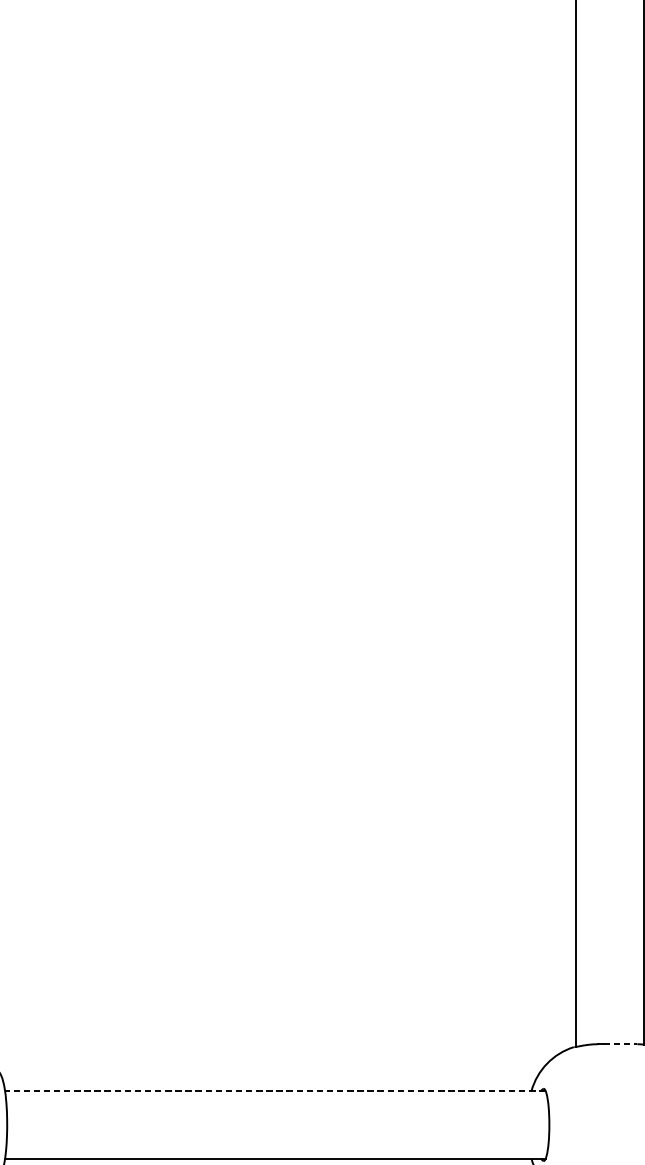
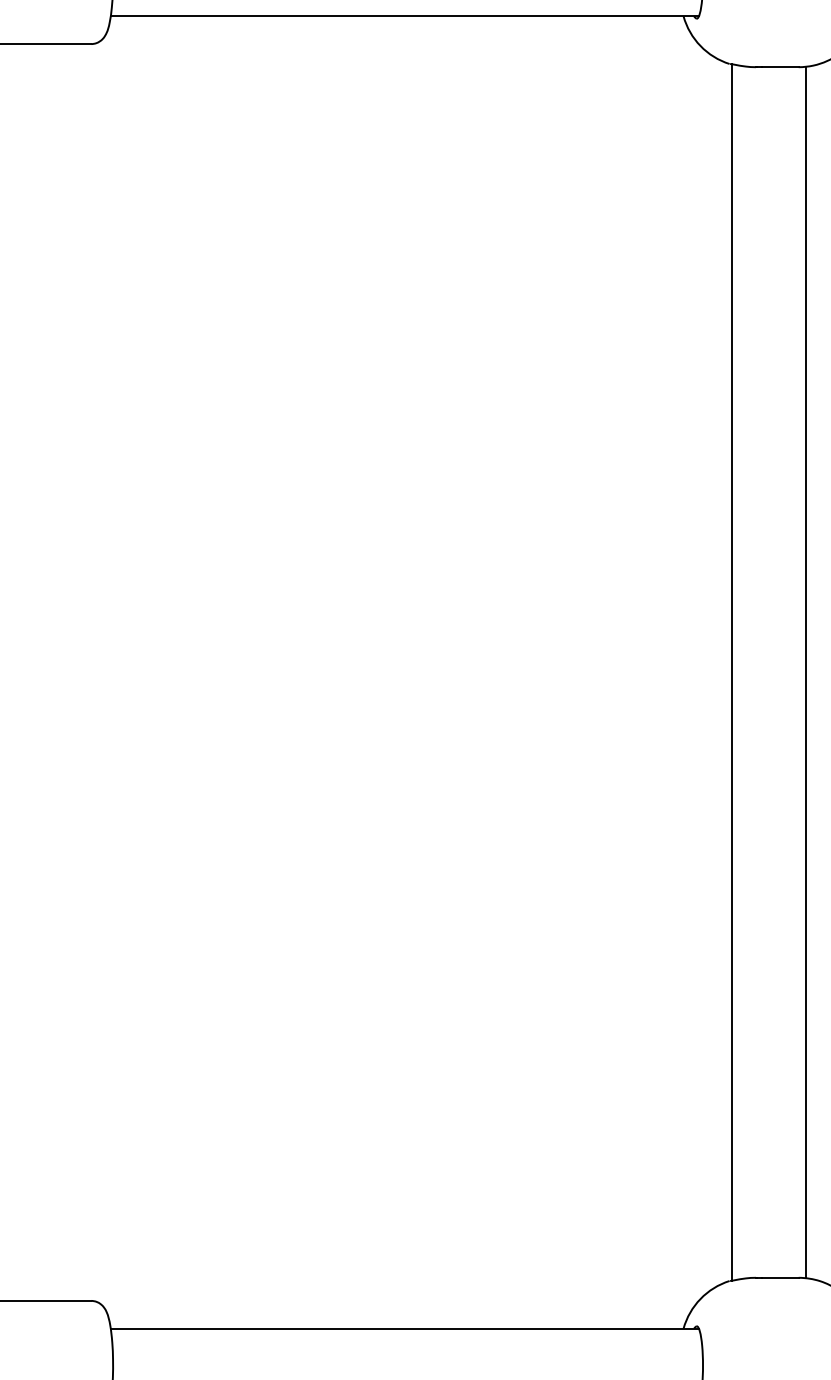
line: (620, 1043) -> (780, 1277), dashed -> solid
line: (275, 1090) -> (404, 1328), dashed -> solid

